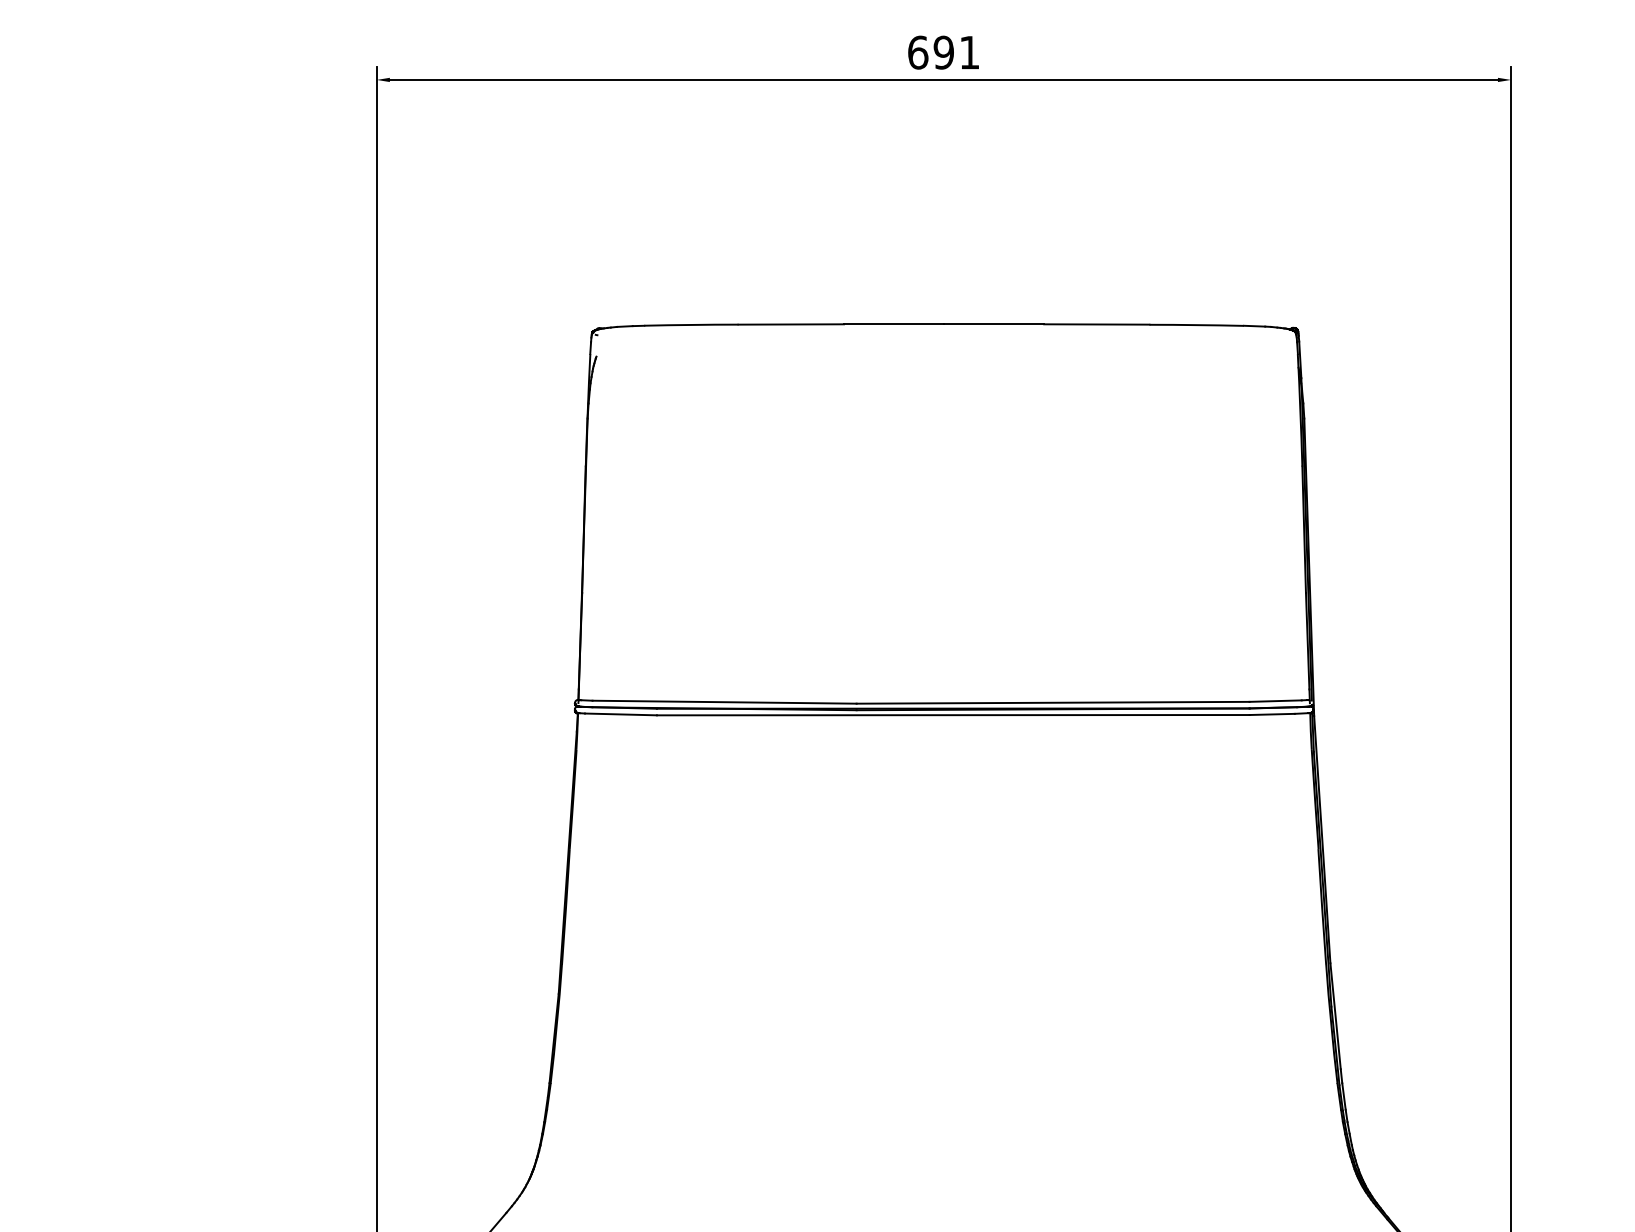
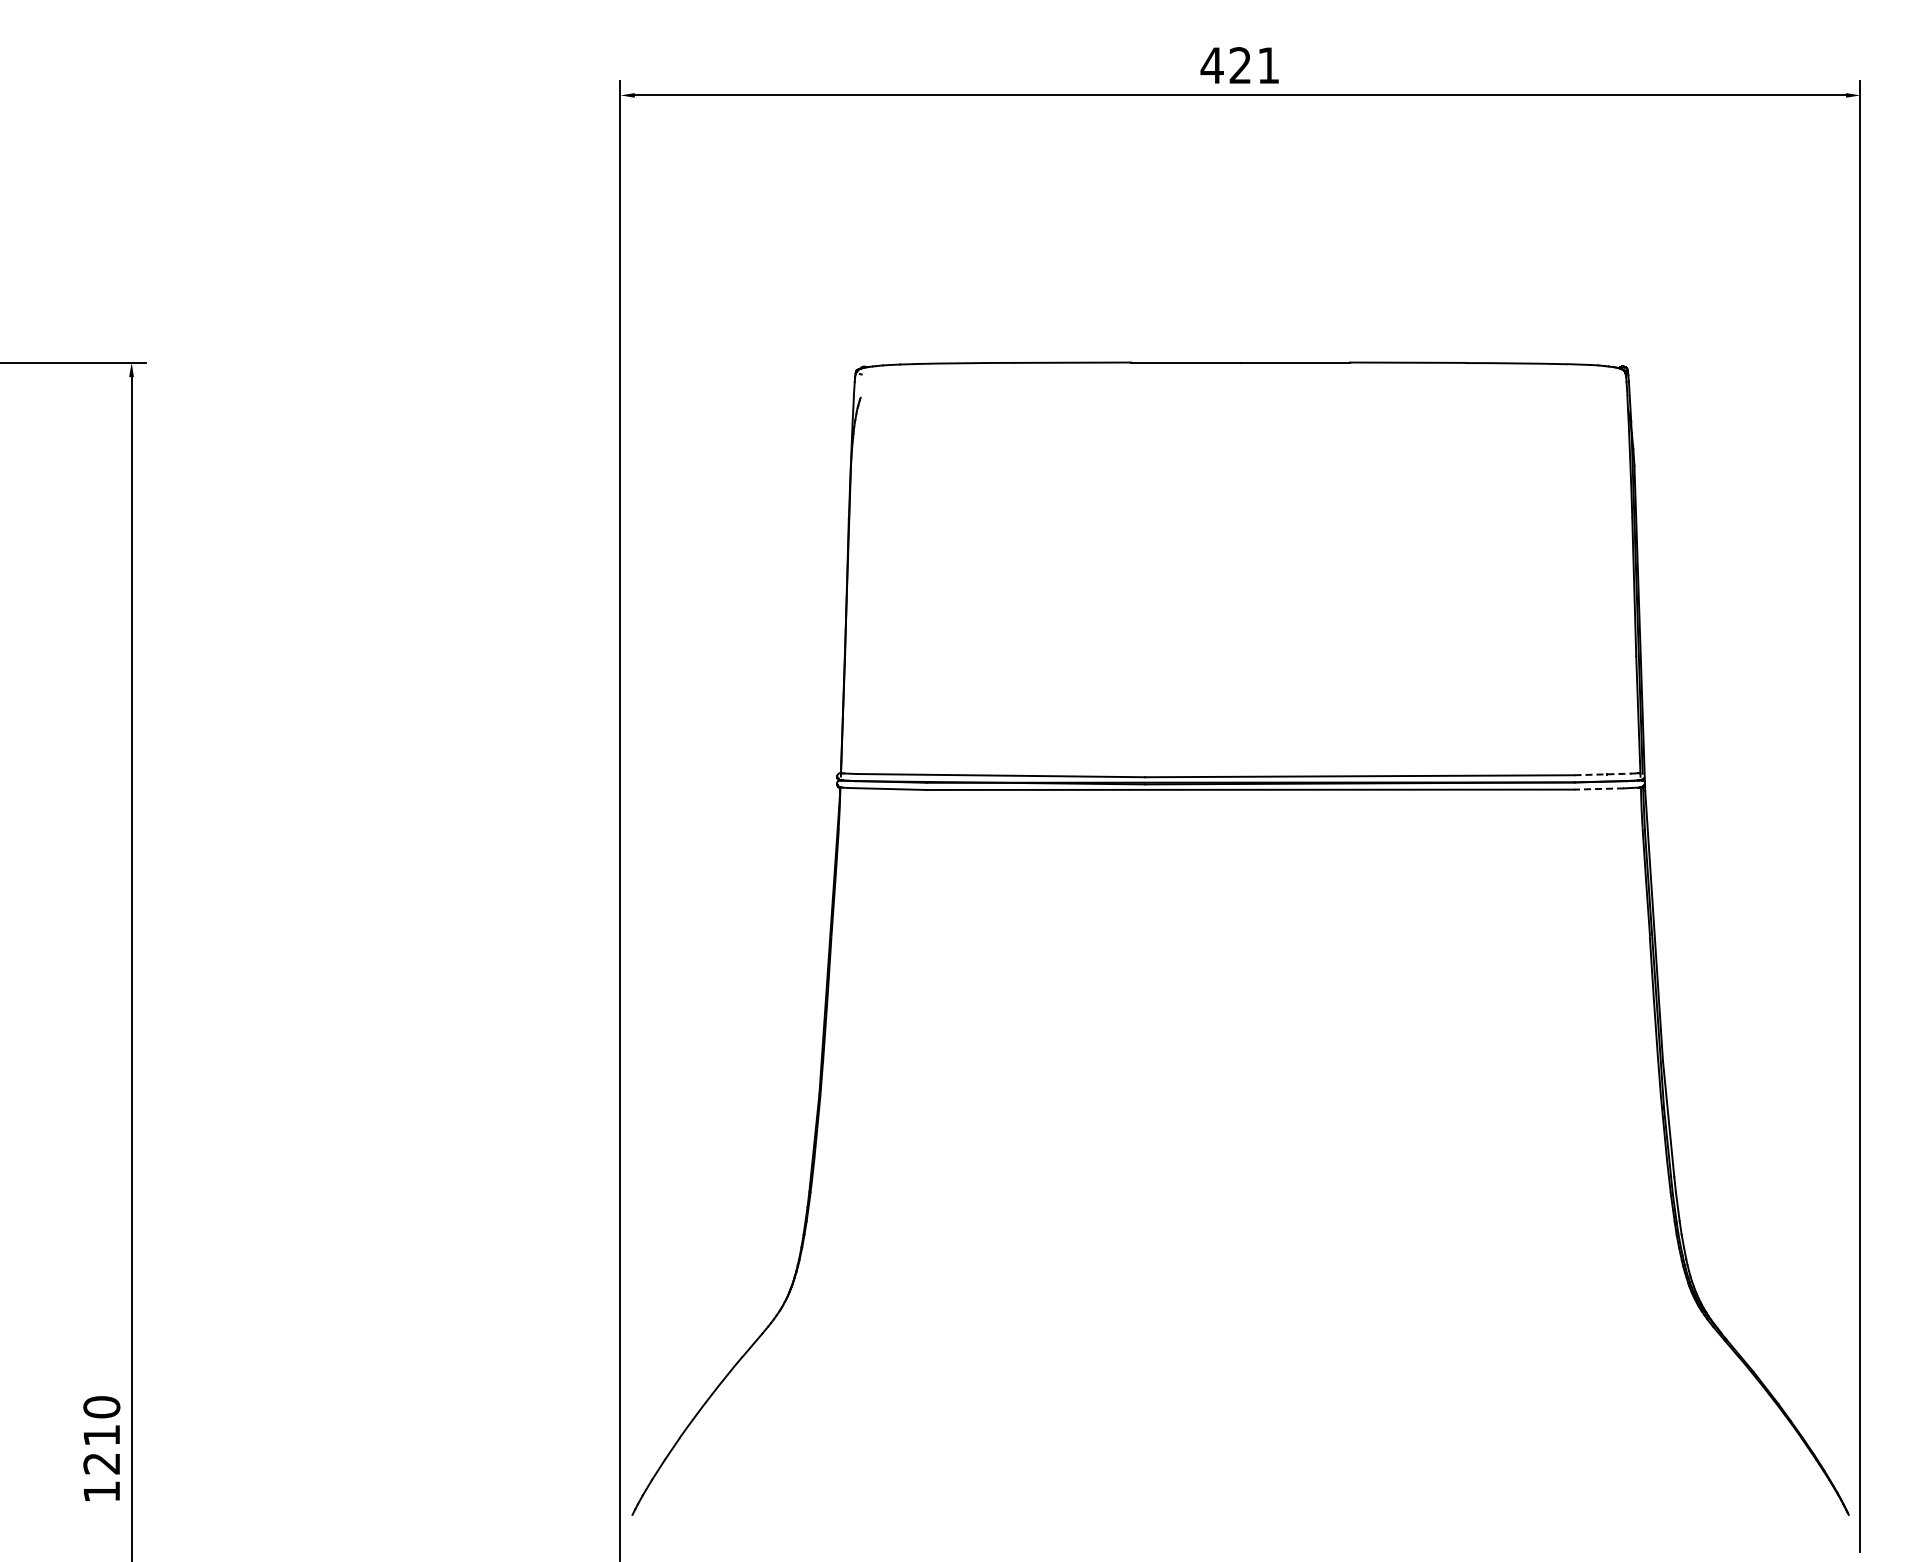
text: (930, 52) -> (1225, 65), 691 -> 421
line: (1276, 701) -> (1603, 774), solid -> dashed
line: (1272, 714) -> (1599, 789), solid -> dashed

